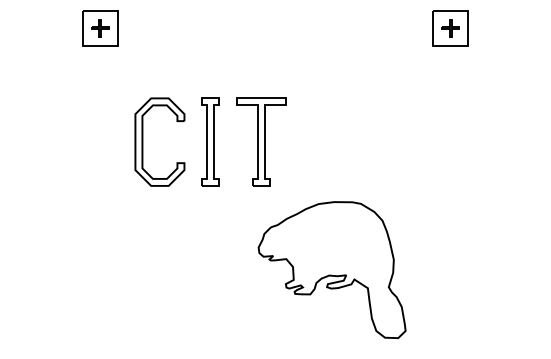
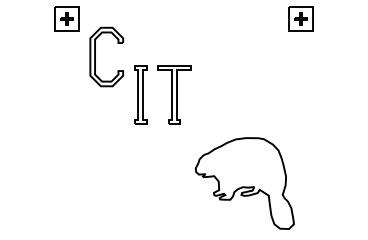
part: (143, 141) -> (95, 56), moved
part: (331, 270) -> (244, 183), moved

